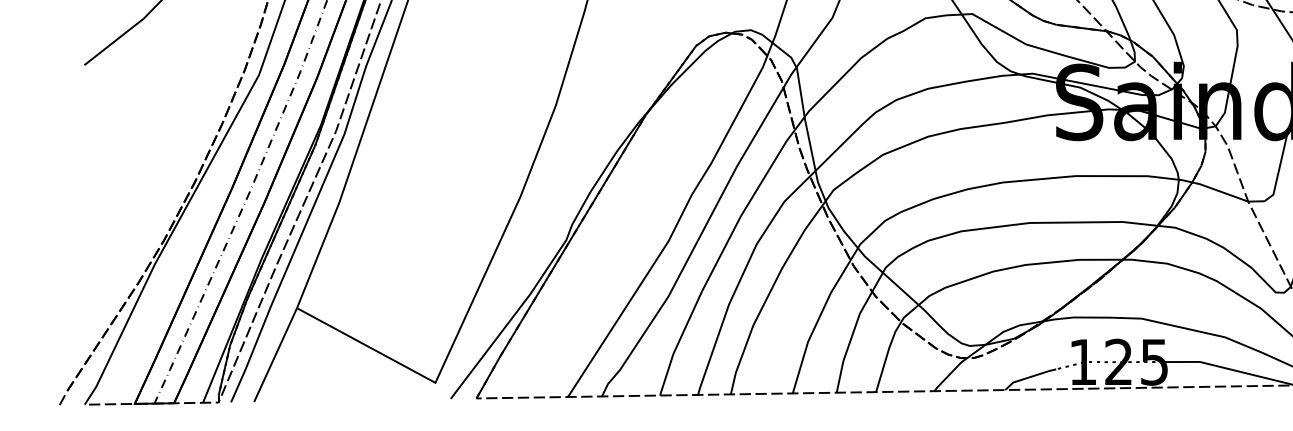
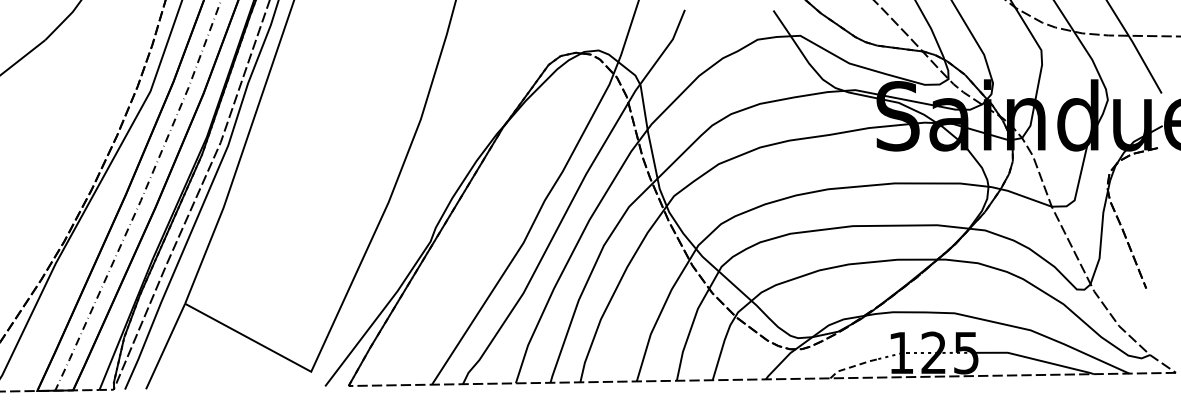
line: (1029, 377) -> (852, 366), solid -> dashed

